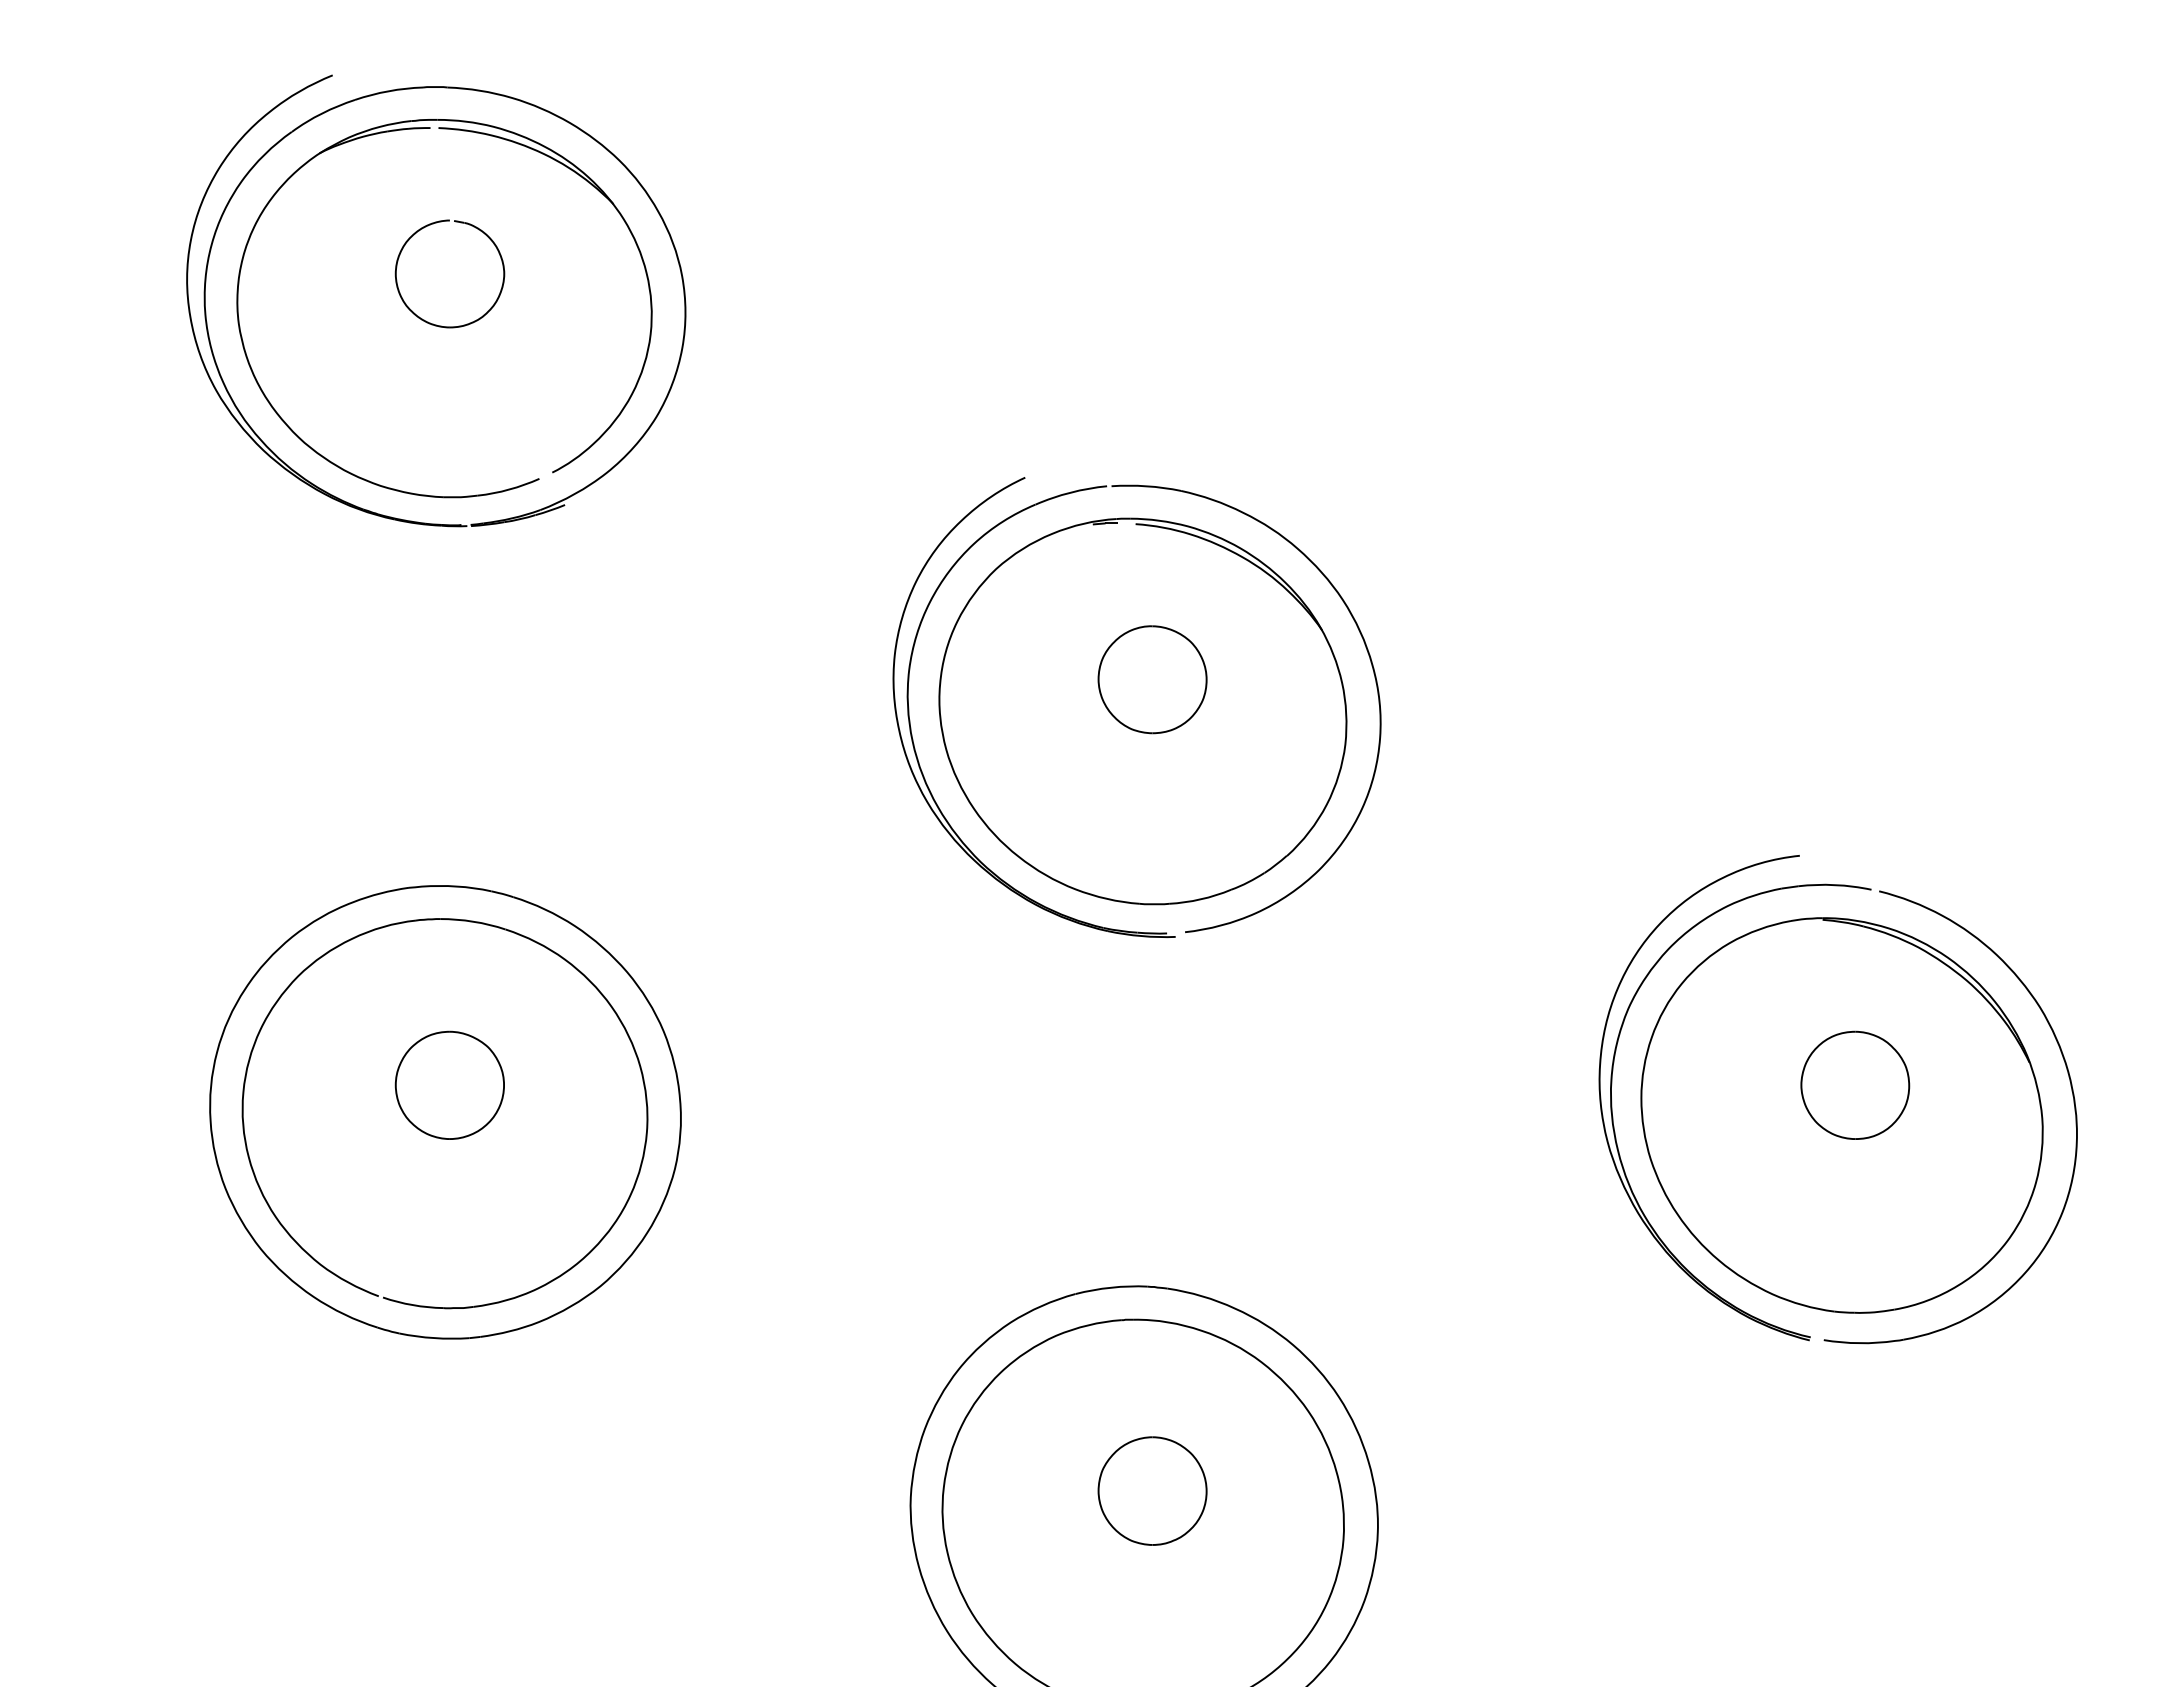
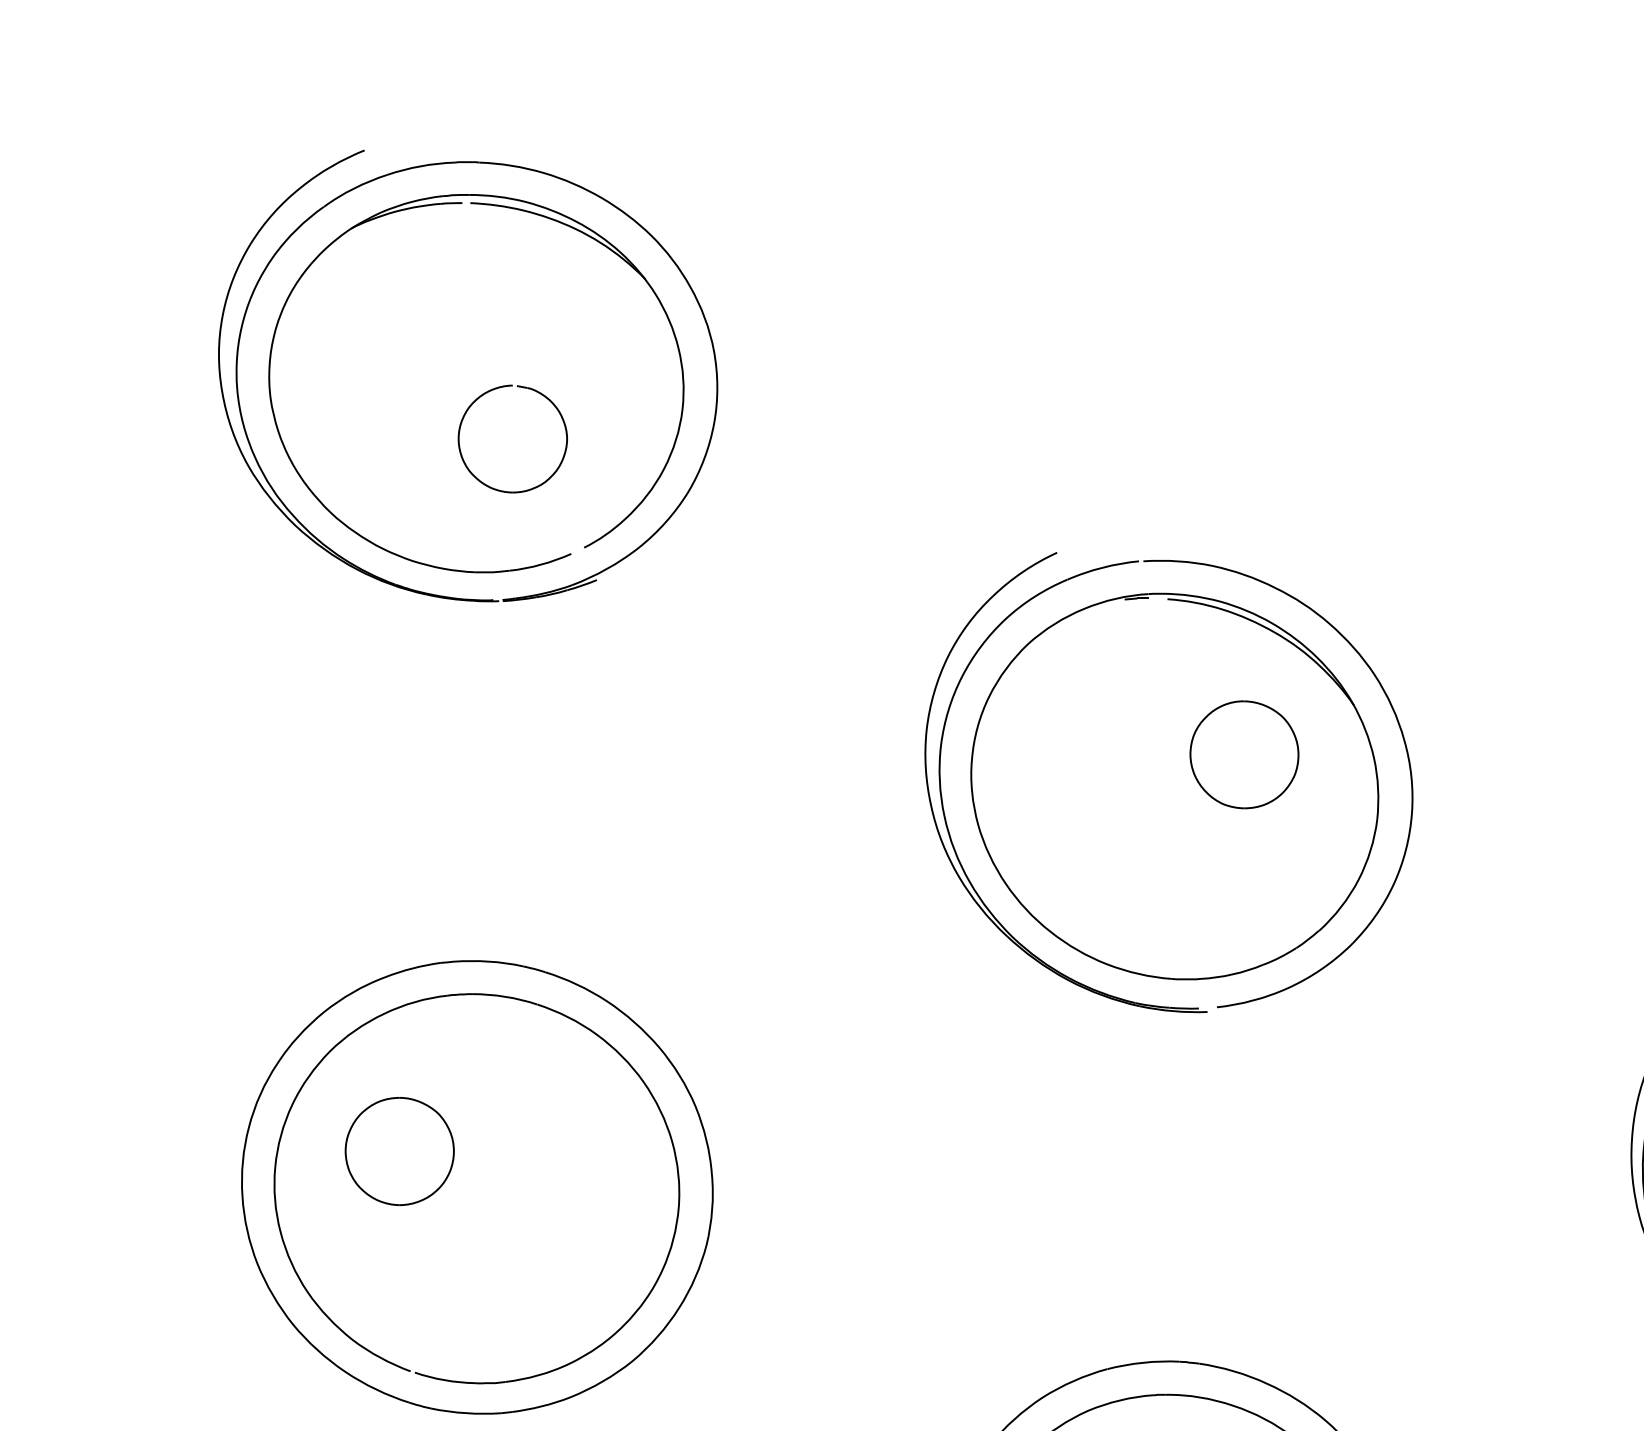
part: (460, 223) -> (523, 388), moved
part: (1152, 679) -> (1244, 754), moved
part: (449, 1084) -> (399, 1150), moved

